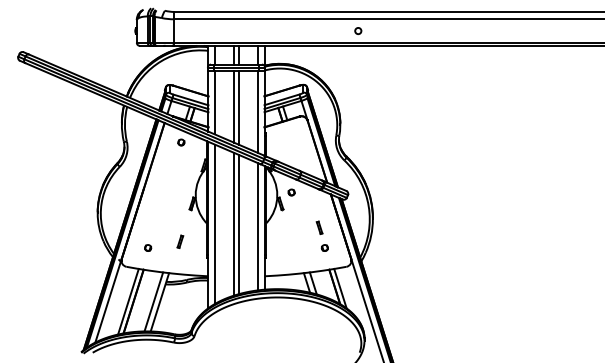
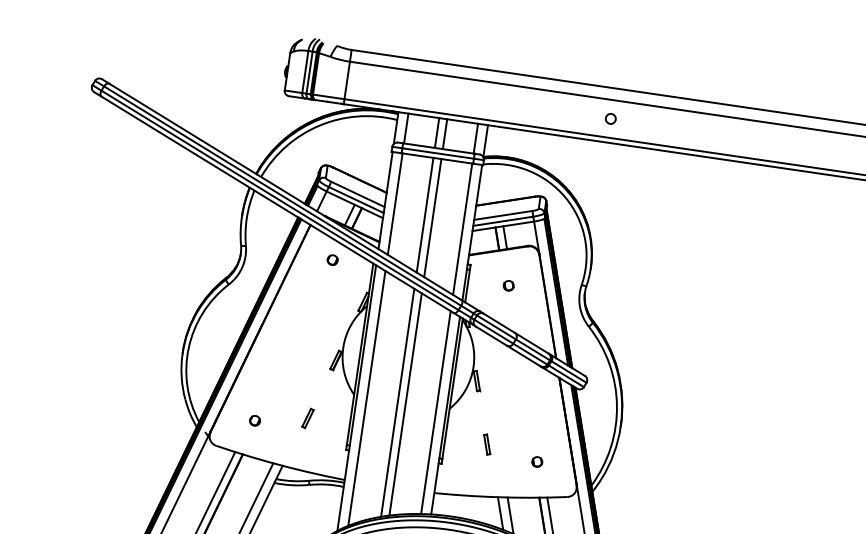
circle: (358, 30) -> (611, 118), moved
part: (291, 192) -> (508, 285), moved
part: (319, 227) -> (487, 444), moved

